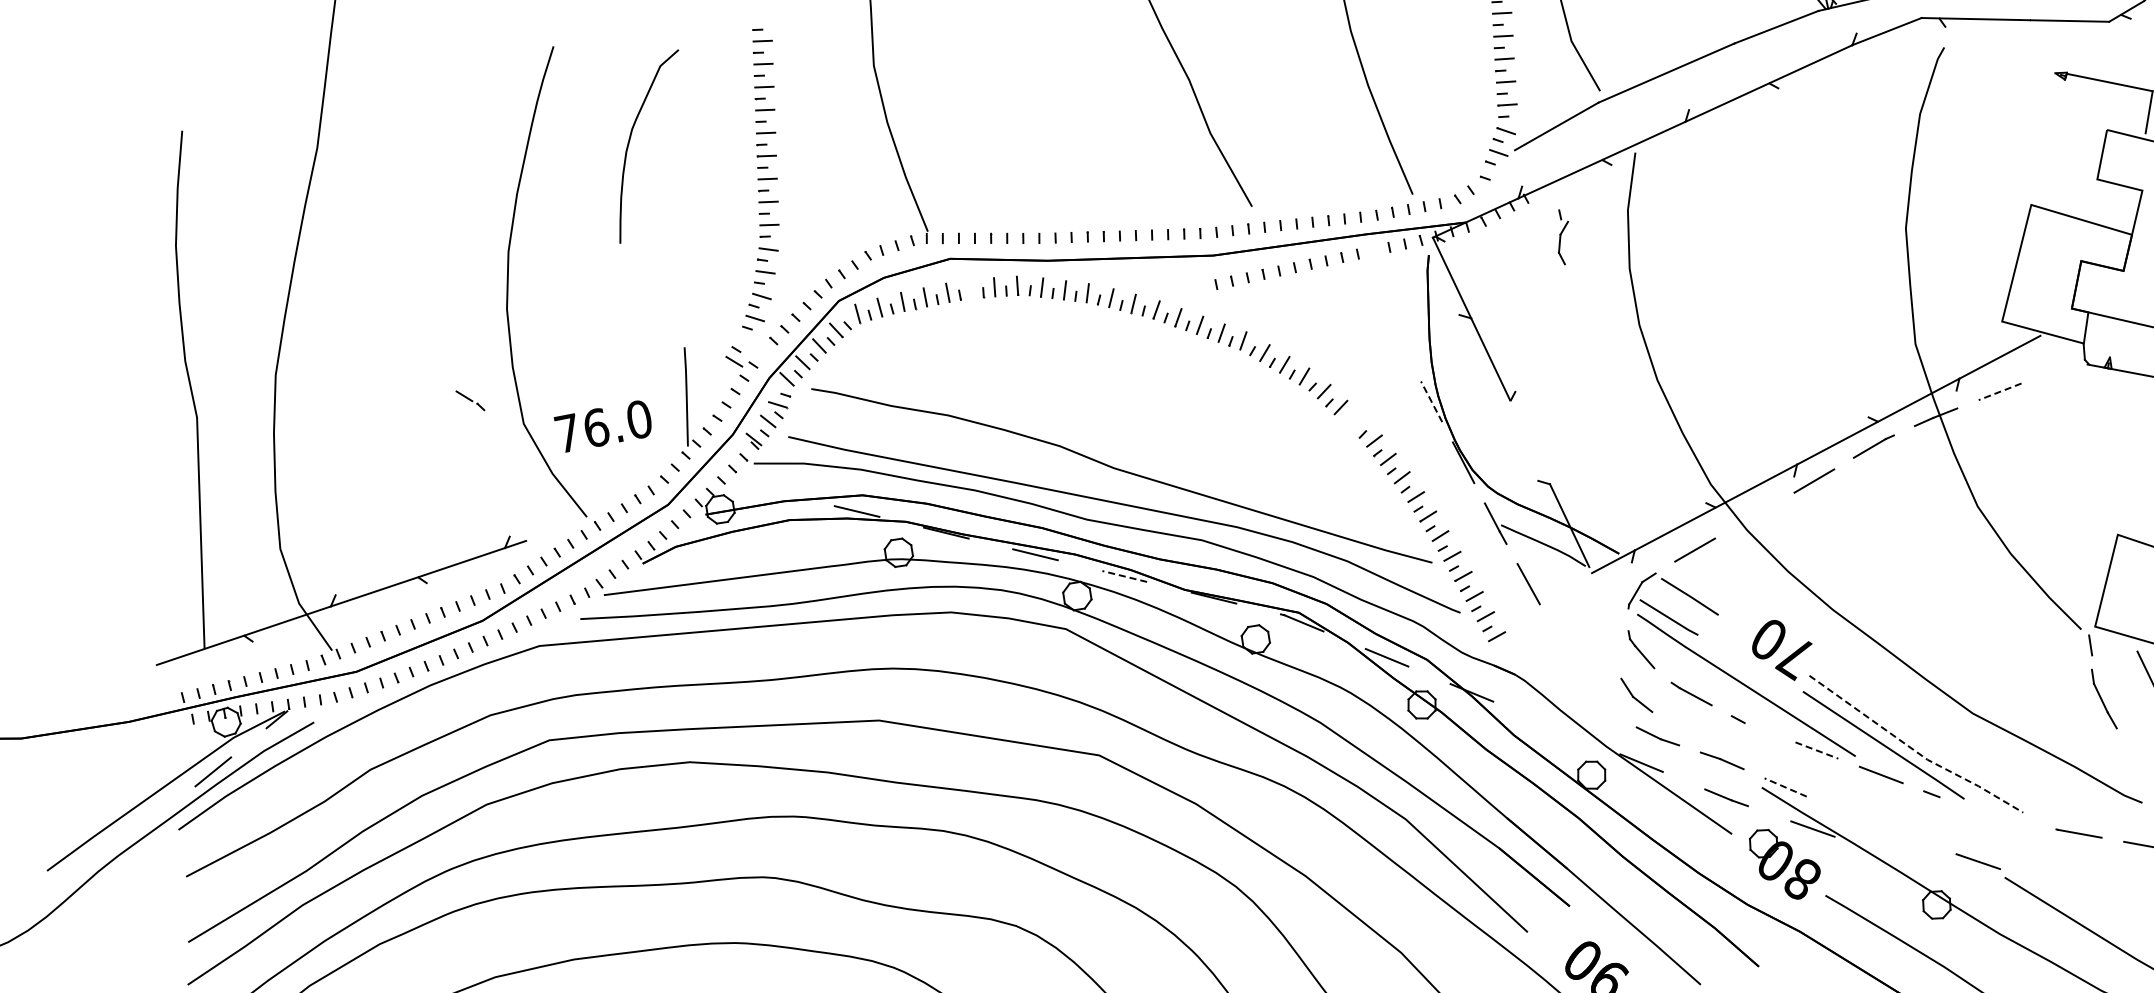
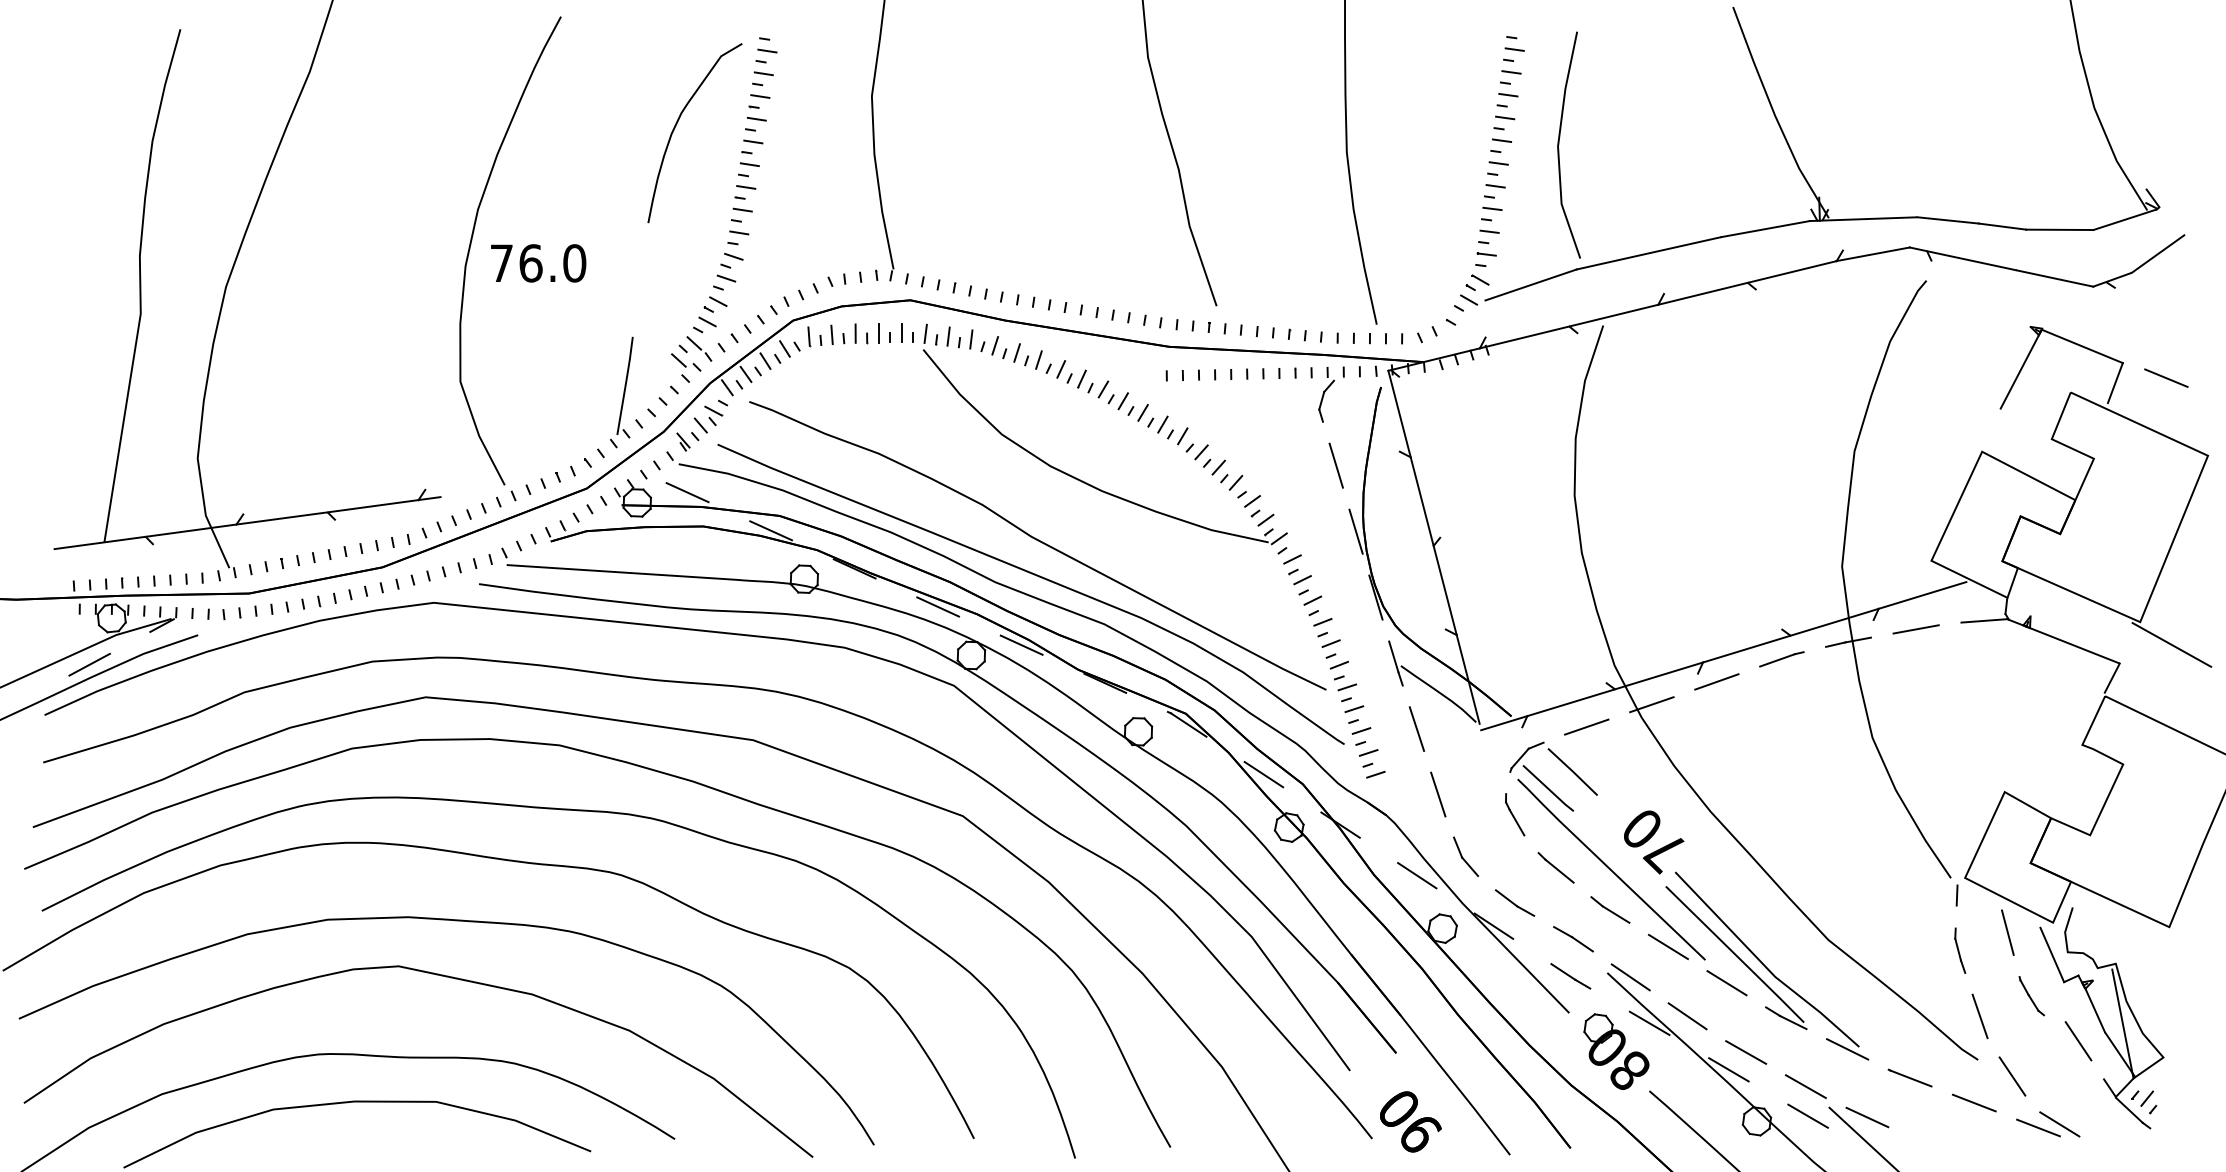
line: (2052, 120) -> (2019, 372), added
curve: (630, 141) -> (677, 124), moved
part: (1563, 236) -> (1326, 394), moved
line: (1398, 340) -> (1335, 465), added
line: (2065, 370) -> (1984, 620), added
line: (2000, 391) -> (1916, 629), dashed -> solid
part: (470, 400) -> (699, 348), moved
line: (1432, 401) -> (1356, 531), dashed -> solid
part: (1153, 403) -> (1082, 480), added
text: (603, 426) -> (538, 263), moved
line: (1529, 442) -> (1444, 590), added
line: (767, 489) -> (687, 492), added
line: (1754, 515) -> (1651, 704), added
line: (1124, 576) -> (1021, 645), dashed -> solid
line: (1562, 644) -> (1438, 794), added
part: (1637, 695) -> (1466, 856), moved
part: (2104, 698) -> (1960, 950), size x0.71
line: (1556, 727) -> (1417, 875), added
line: (1758, 728) -> (1615, 914), added
line: (1816, 750) -> (1668, 946), dashed -> solid
line: (1914, 750) -> (1764, 965), dashed -> solid
line: (2135, 759) -> (1979, 1016), added
line: (1785, 787) -> (1630, 977), dashed -> solid
line: (1953, 801) -> (1793, 1022), added
line: (1848, 815) -> (1687, 1016), added
line: (2012, 817) -> (1847, 1049), added
line: (1913, 839) -> (1746, 1052), added
line: (1899, 859) -> (1728, 1069), added
line: (2044, 880) -> (1867, 1117), added
line: (1985, 889) -> (1807, 1115), added

